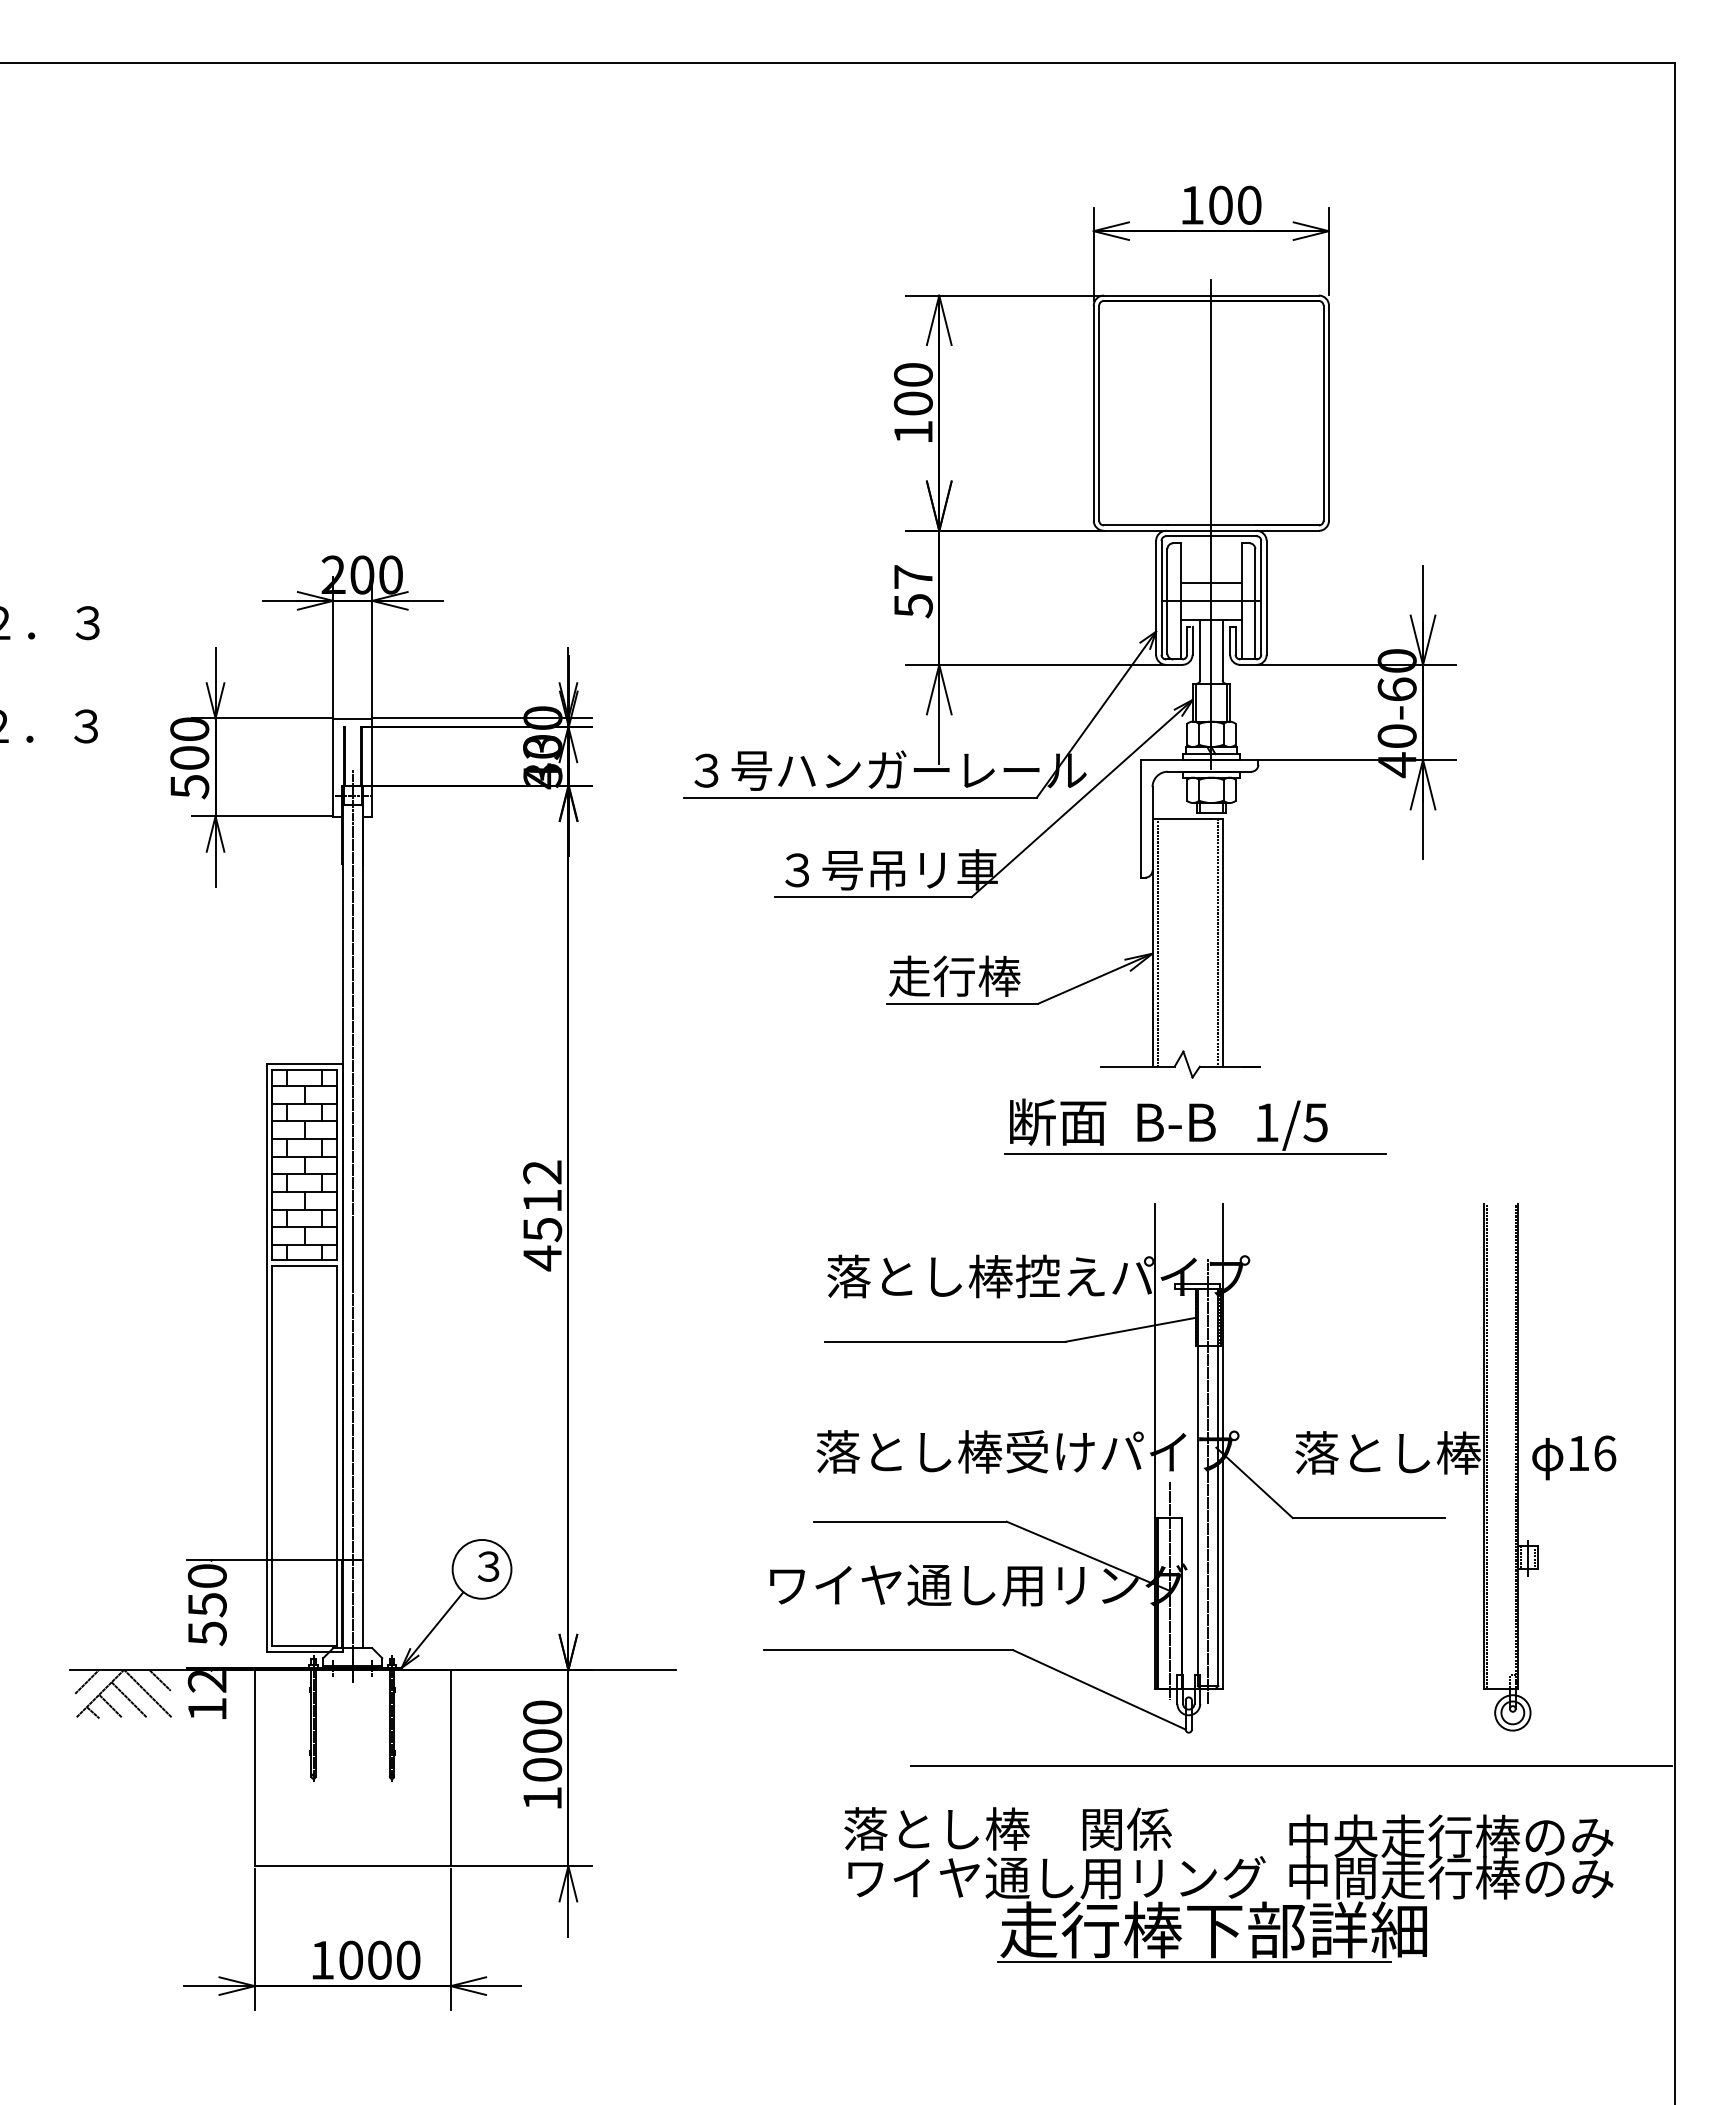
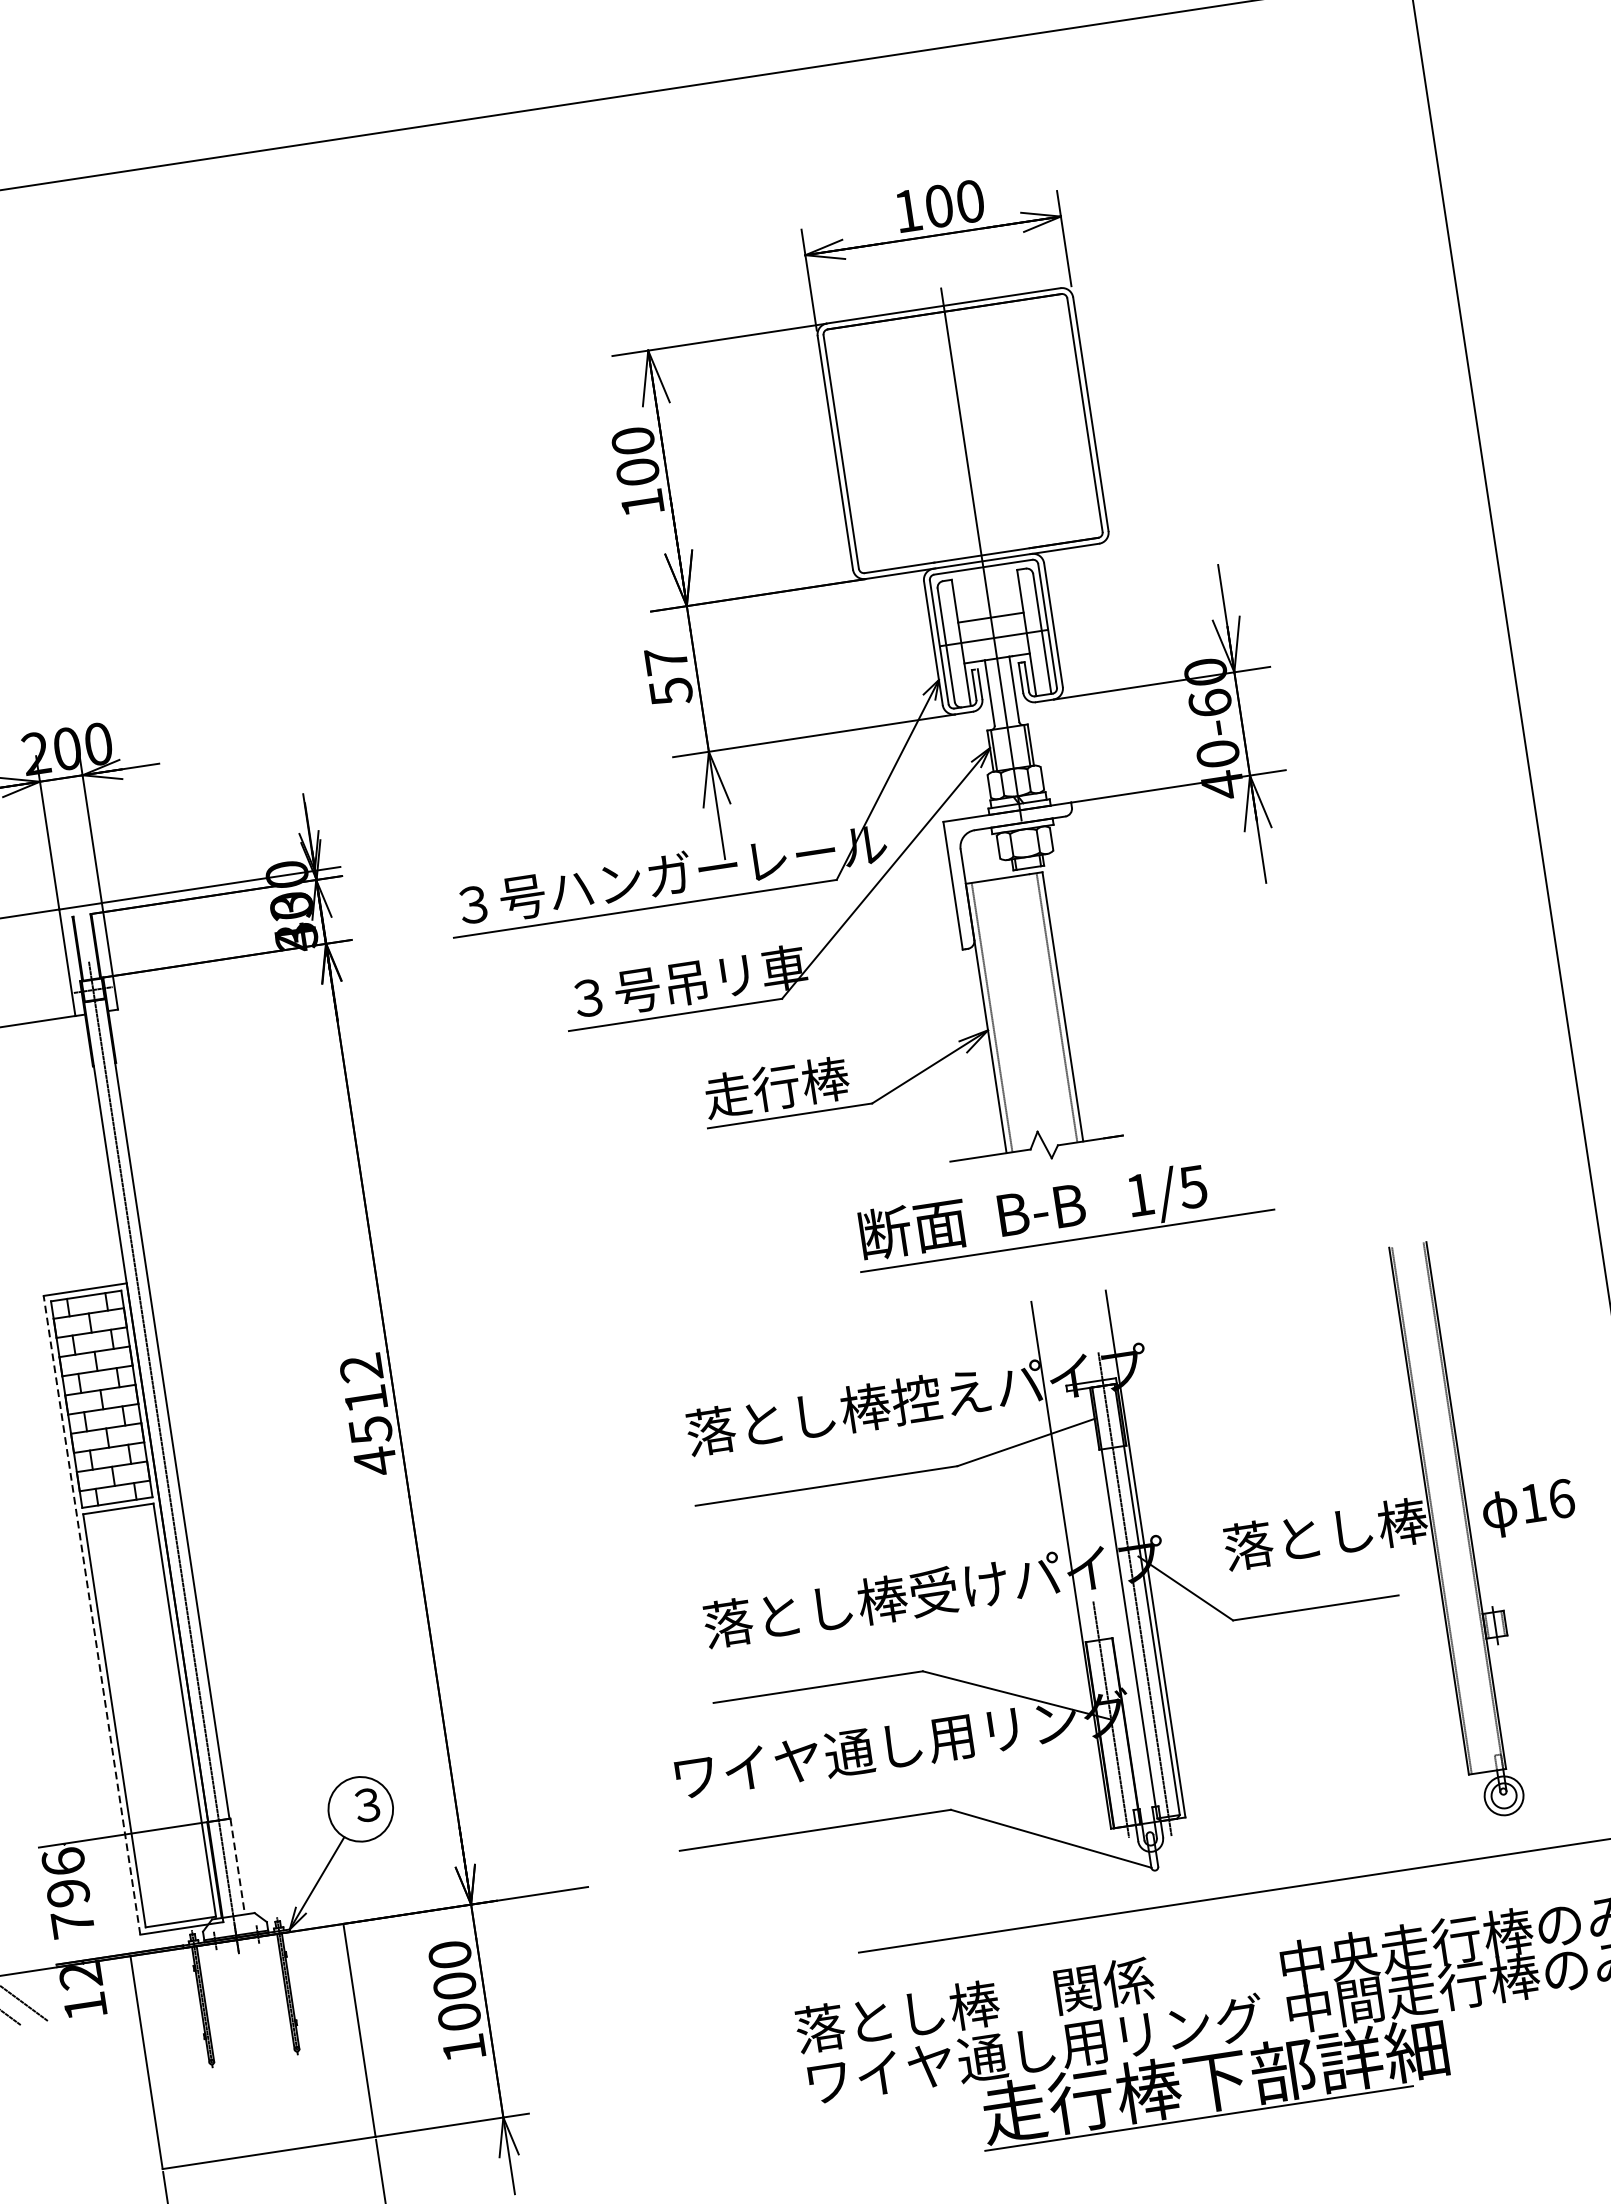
line: (266, 1357) -> (91, 1614), solid -> dashed
line: (363, 1604) -> (237, 1866), solid -> dashed
text: (206, 1605) -> (67, 1893), 550 -> 796
line: (159, 1680) -> (28, 1983), removed

